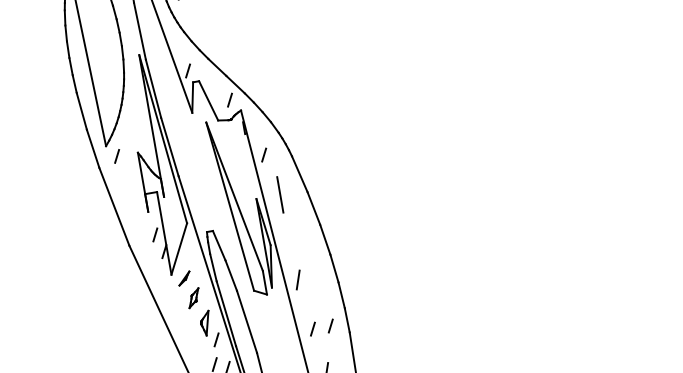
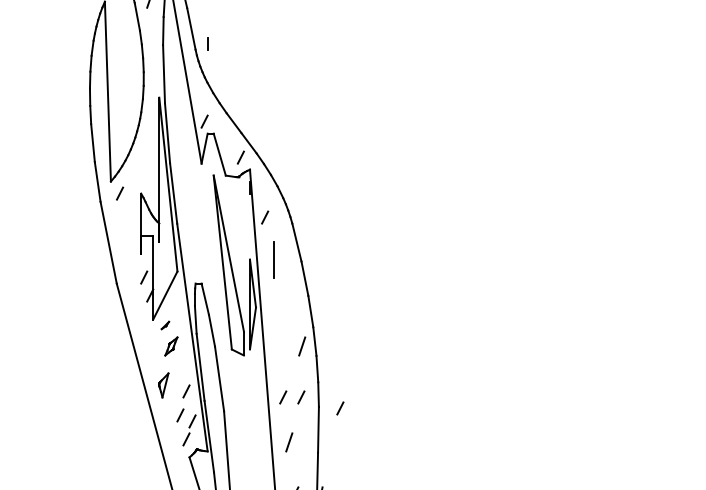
part: (184, 278) -> (165, 325), size x0.6
line: (298, 279) -> (302, 346), moved
part: (205, 323) -> (163, 385), moved
line: (371, 330) -> (340, 408), added

